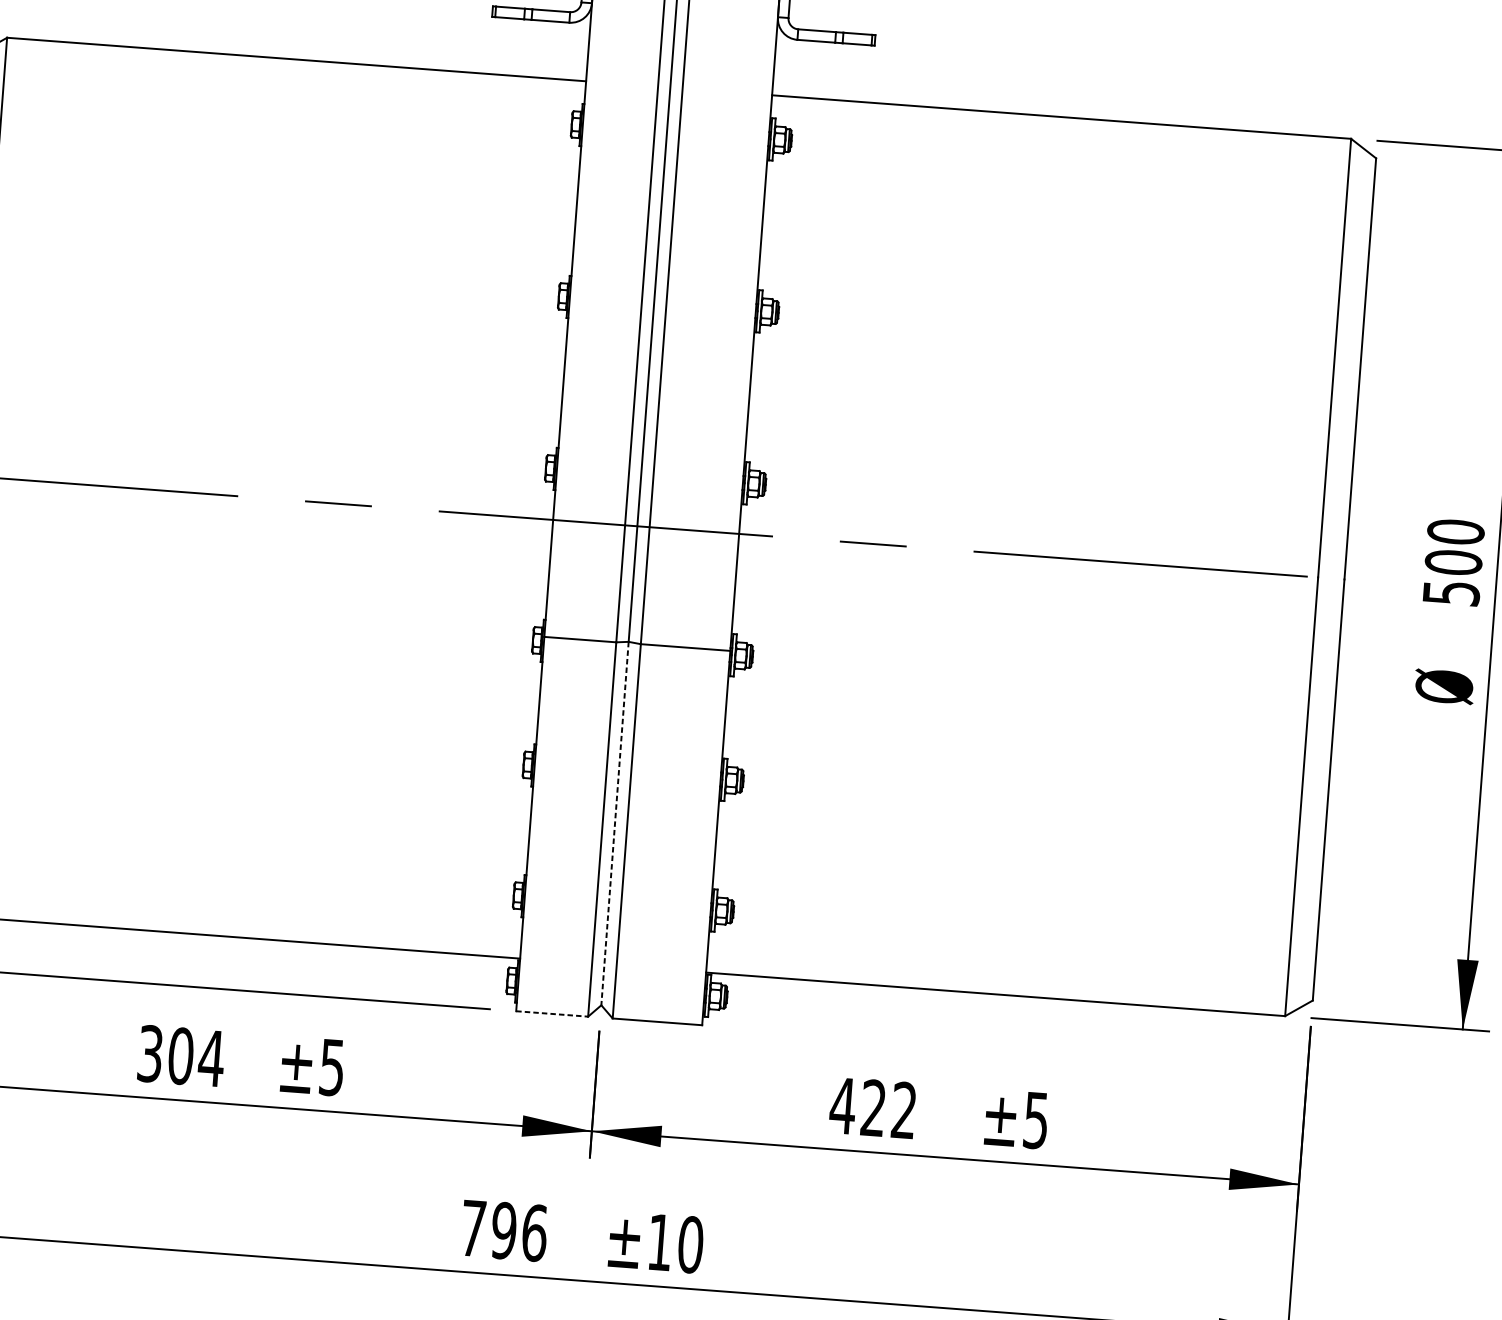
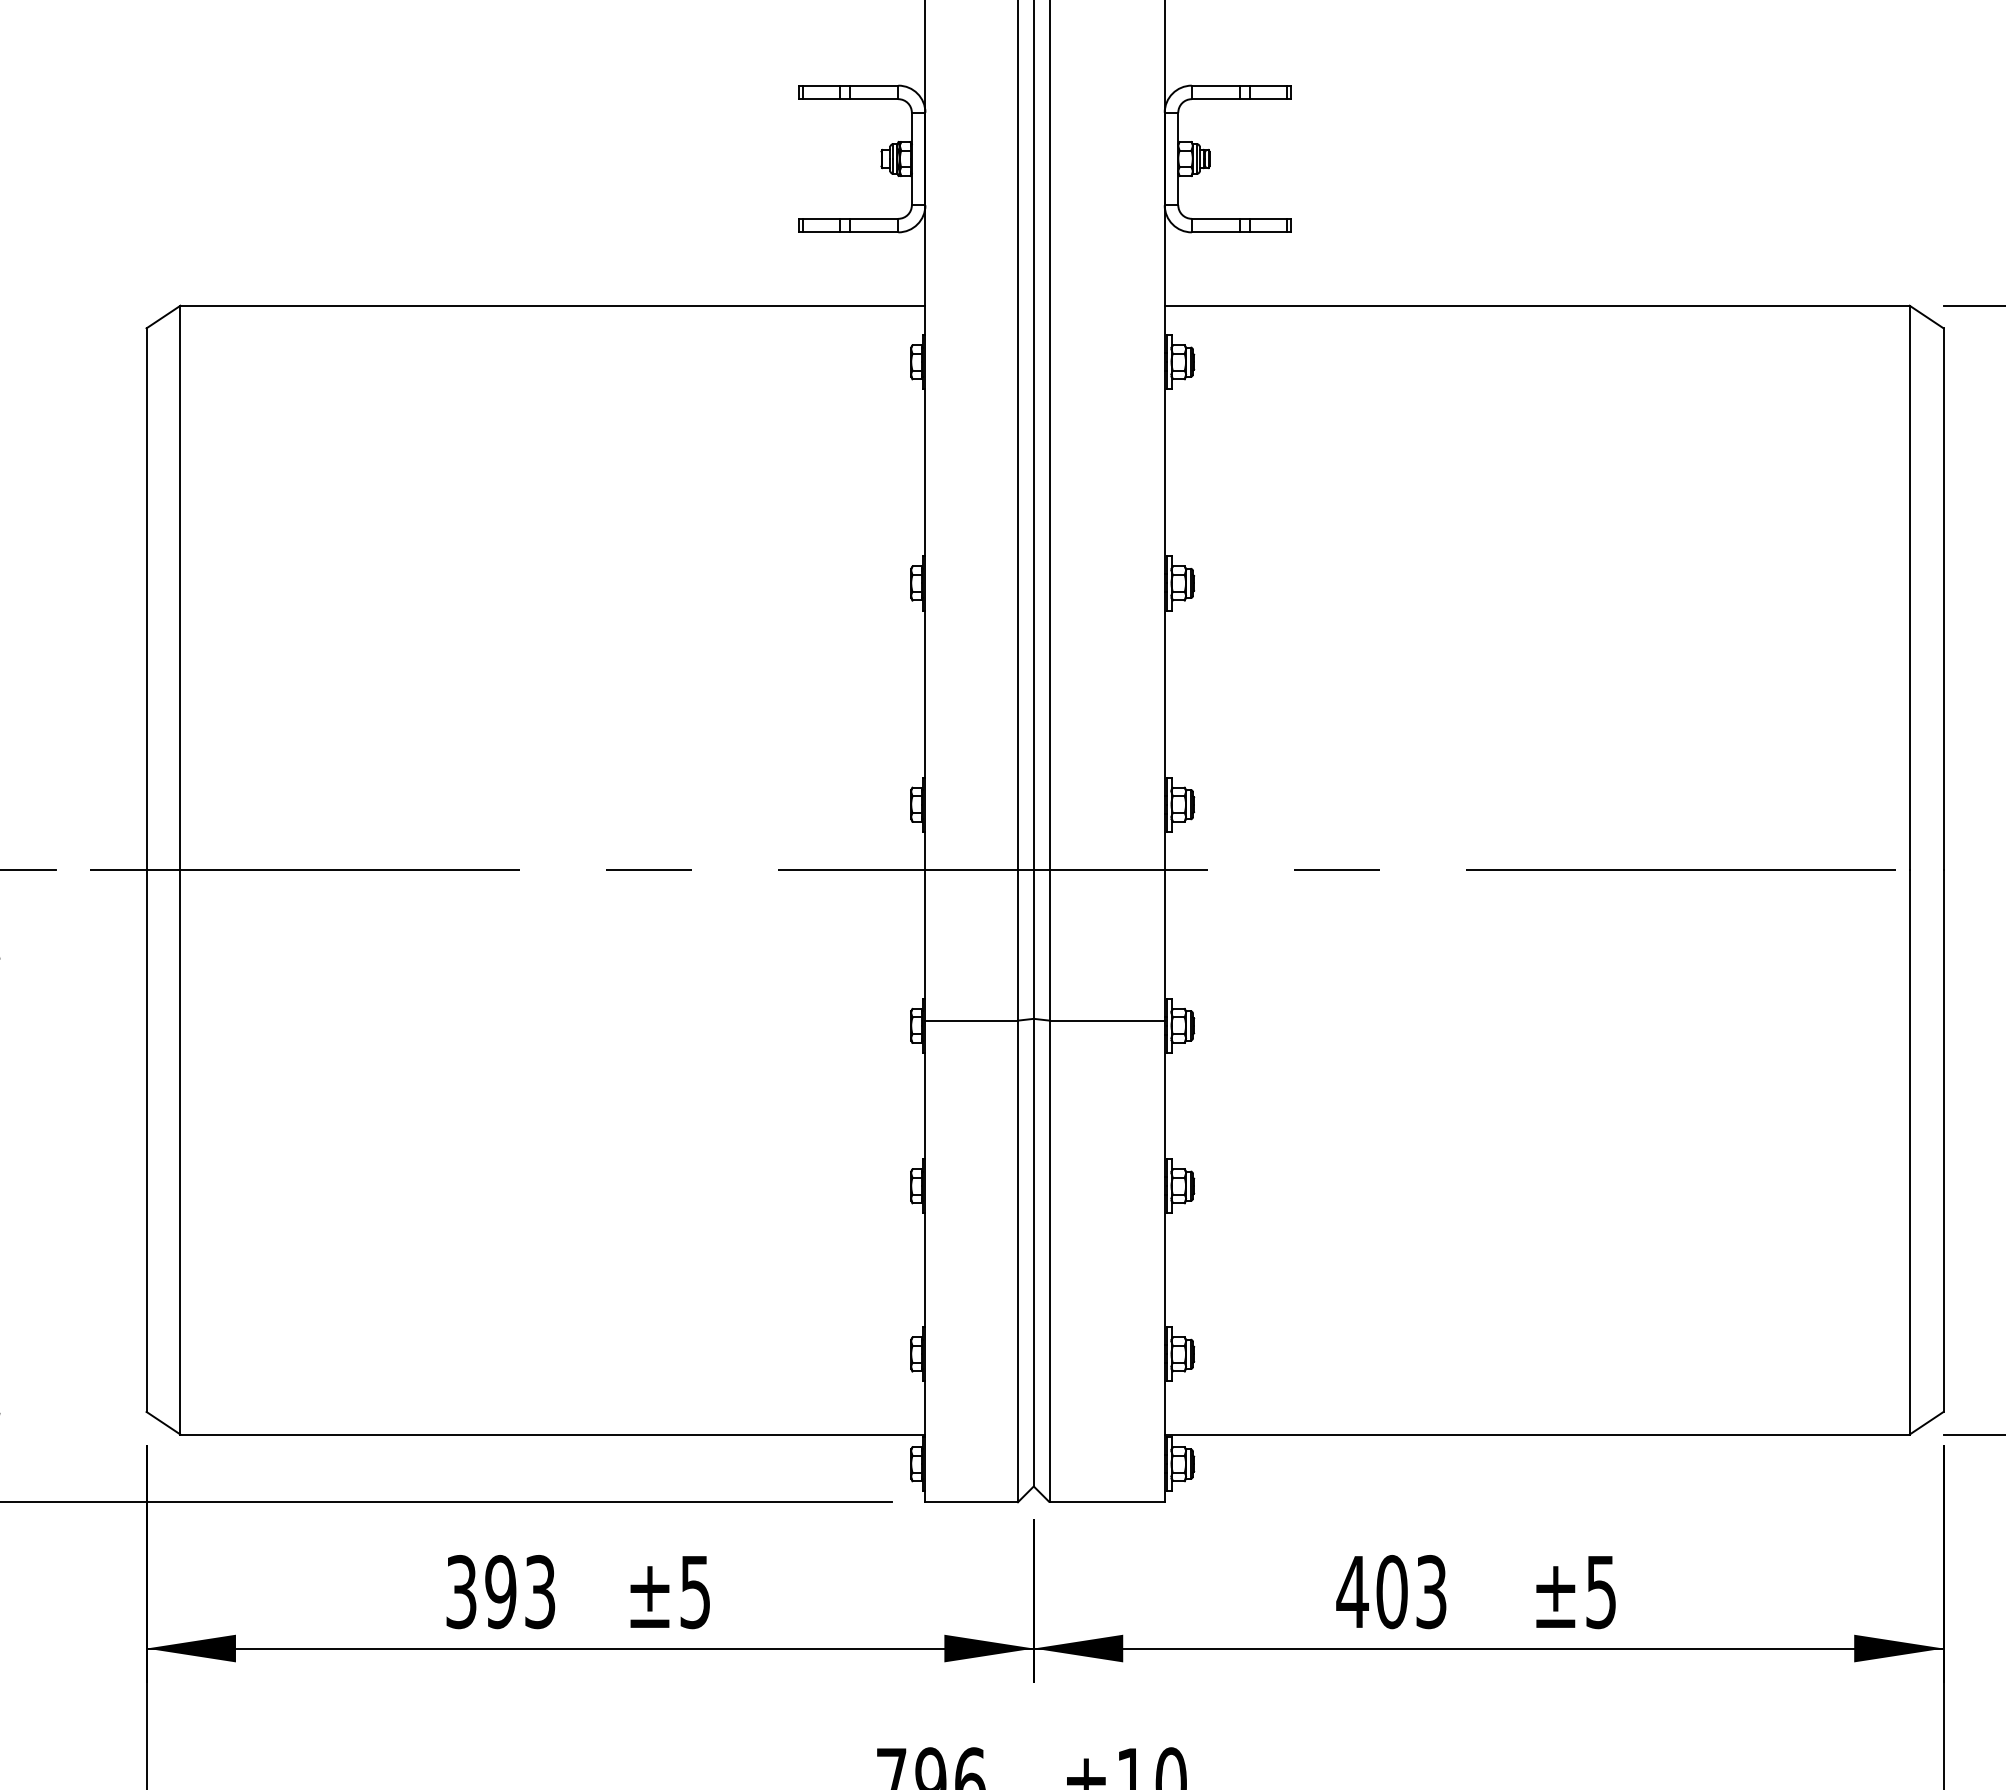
line: (614, 823) -> (1033, 1252), dashed -> solid
line: (552, 1014) -> (972, 1502), dashed -> solid
text: (196, 1057) -> (520, 1592), 304 -> 393
text: (888, 1109) -> (1411, 1592), 422 -> 403

